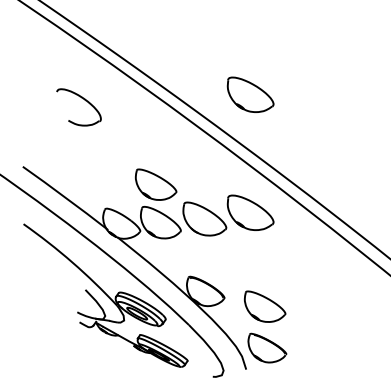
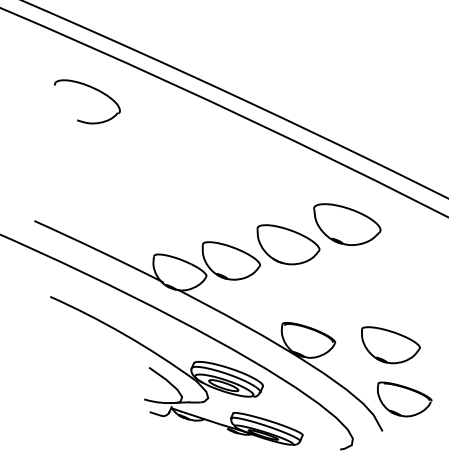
part: (250, 94) -> (316, 66), removed
part: (84, 100) -> (93, 89), moved
part: (156, 184) -> (215, 209), removed

